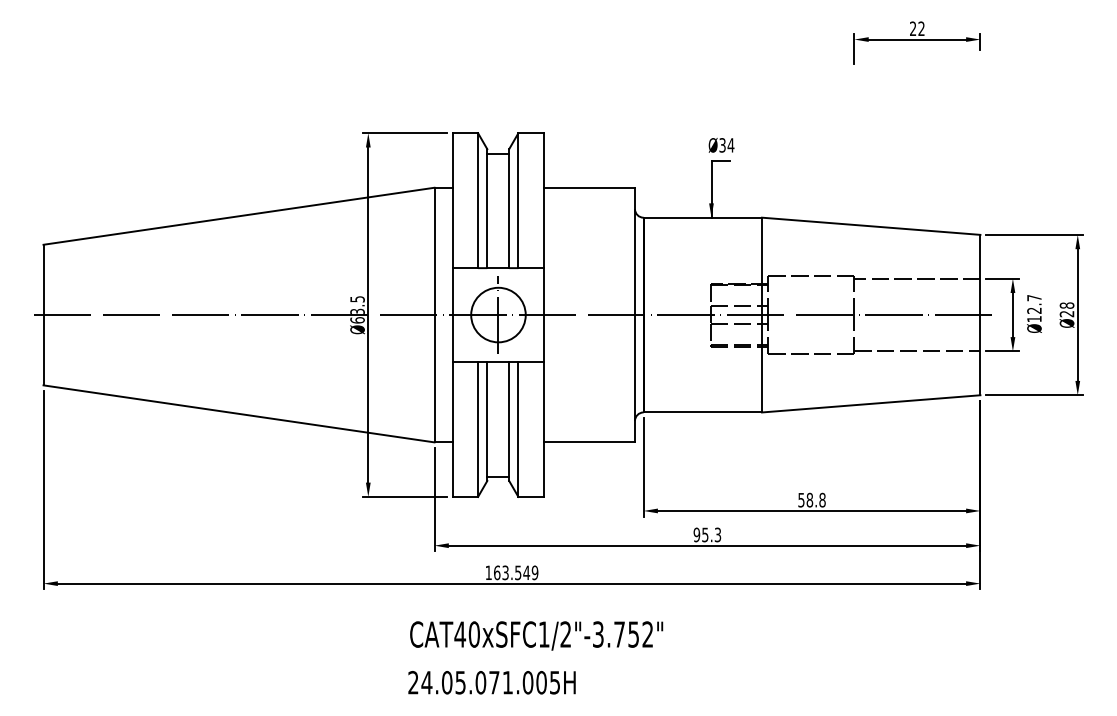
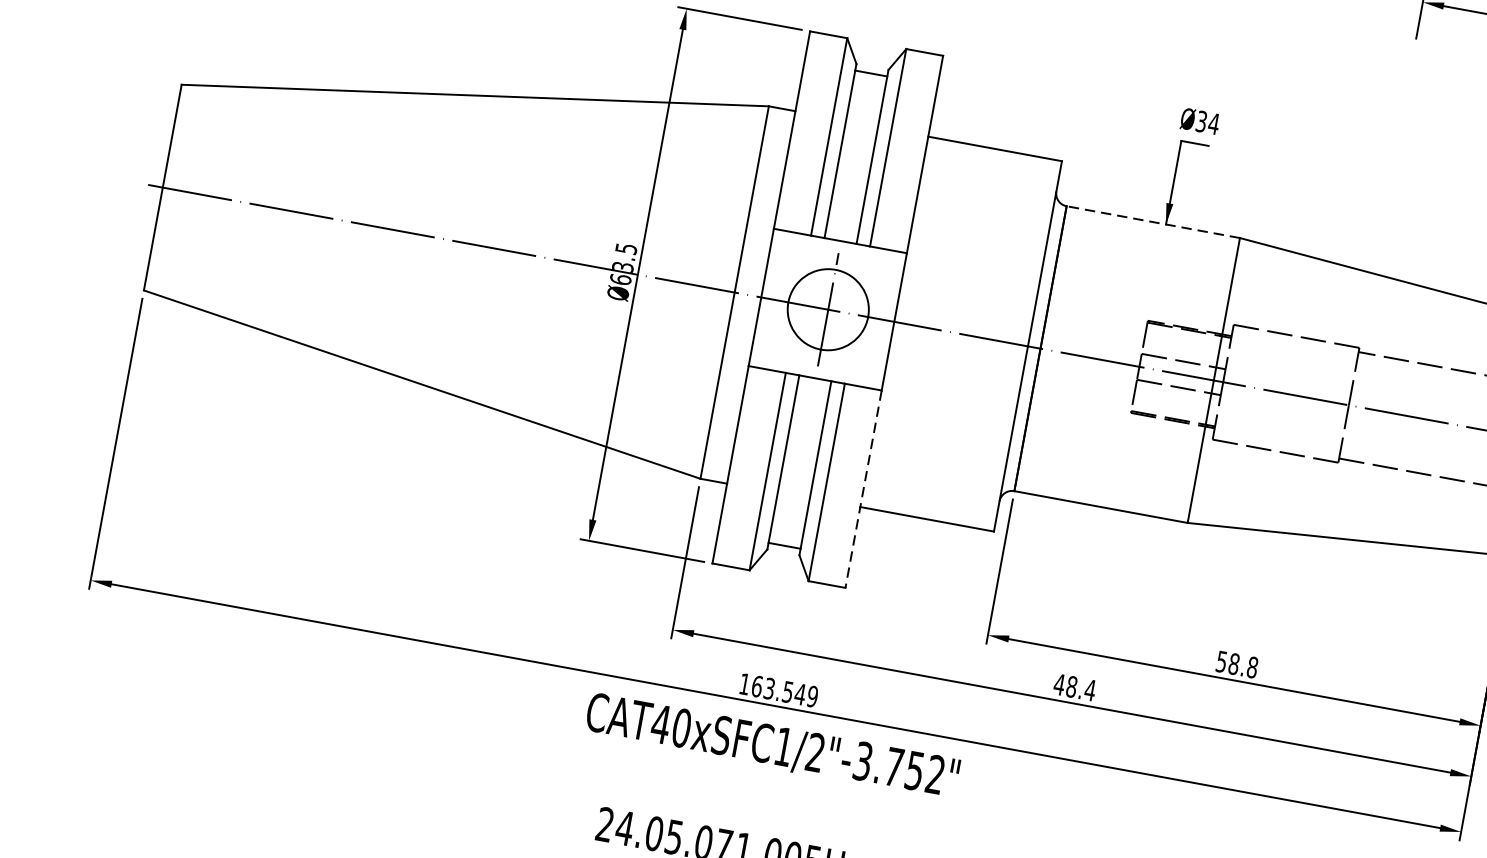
line: (702, 217) -> (1152, 221), solid -> dashed
line: (543, 429) -> (863, 489), solid -> dashed
text: (707, 534) -> (1075, 686), 95.3 -> 48.4
text: (536, 635) -> (772, 746), moved

